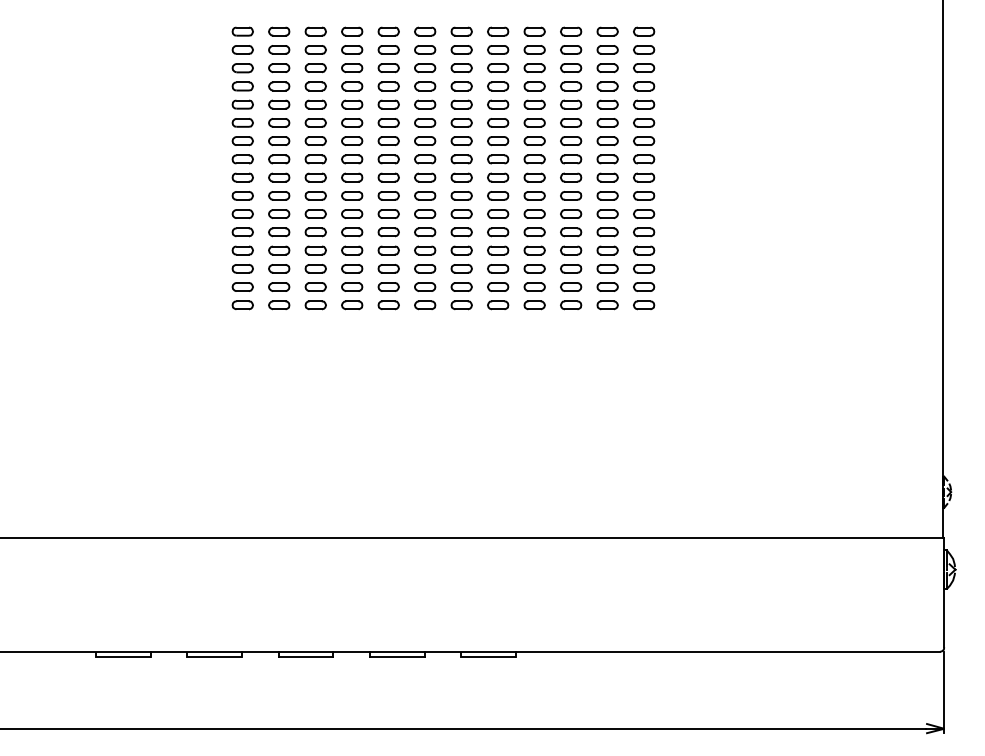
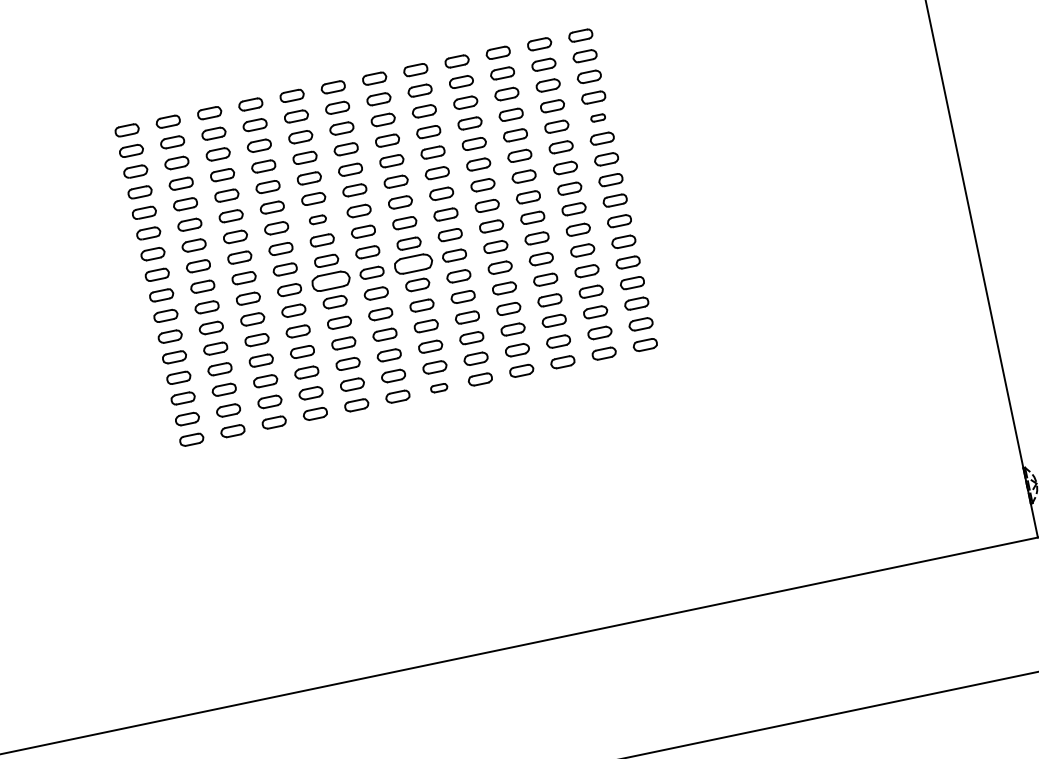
part: (644, 104) -> (598, 117), size x0.6
part: (388, 141) -> (317, 220), size x0.7
part: (388, 195) -> (330, 281), size x1.6
part: (461, 195) -> (413, 263), size x1.6
part: (461, 305) -> (439, 388), size x0.7

